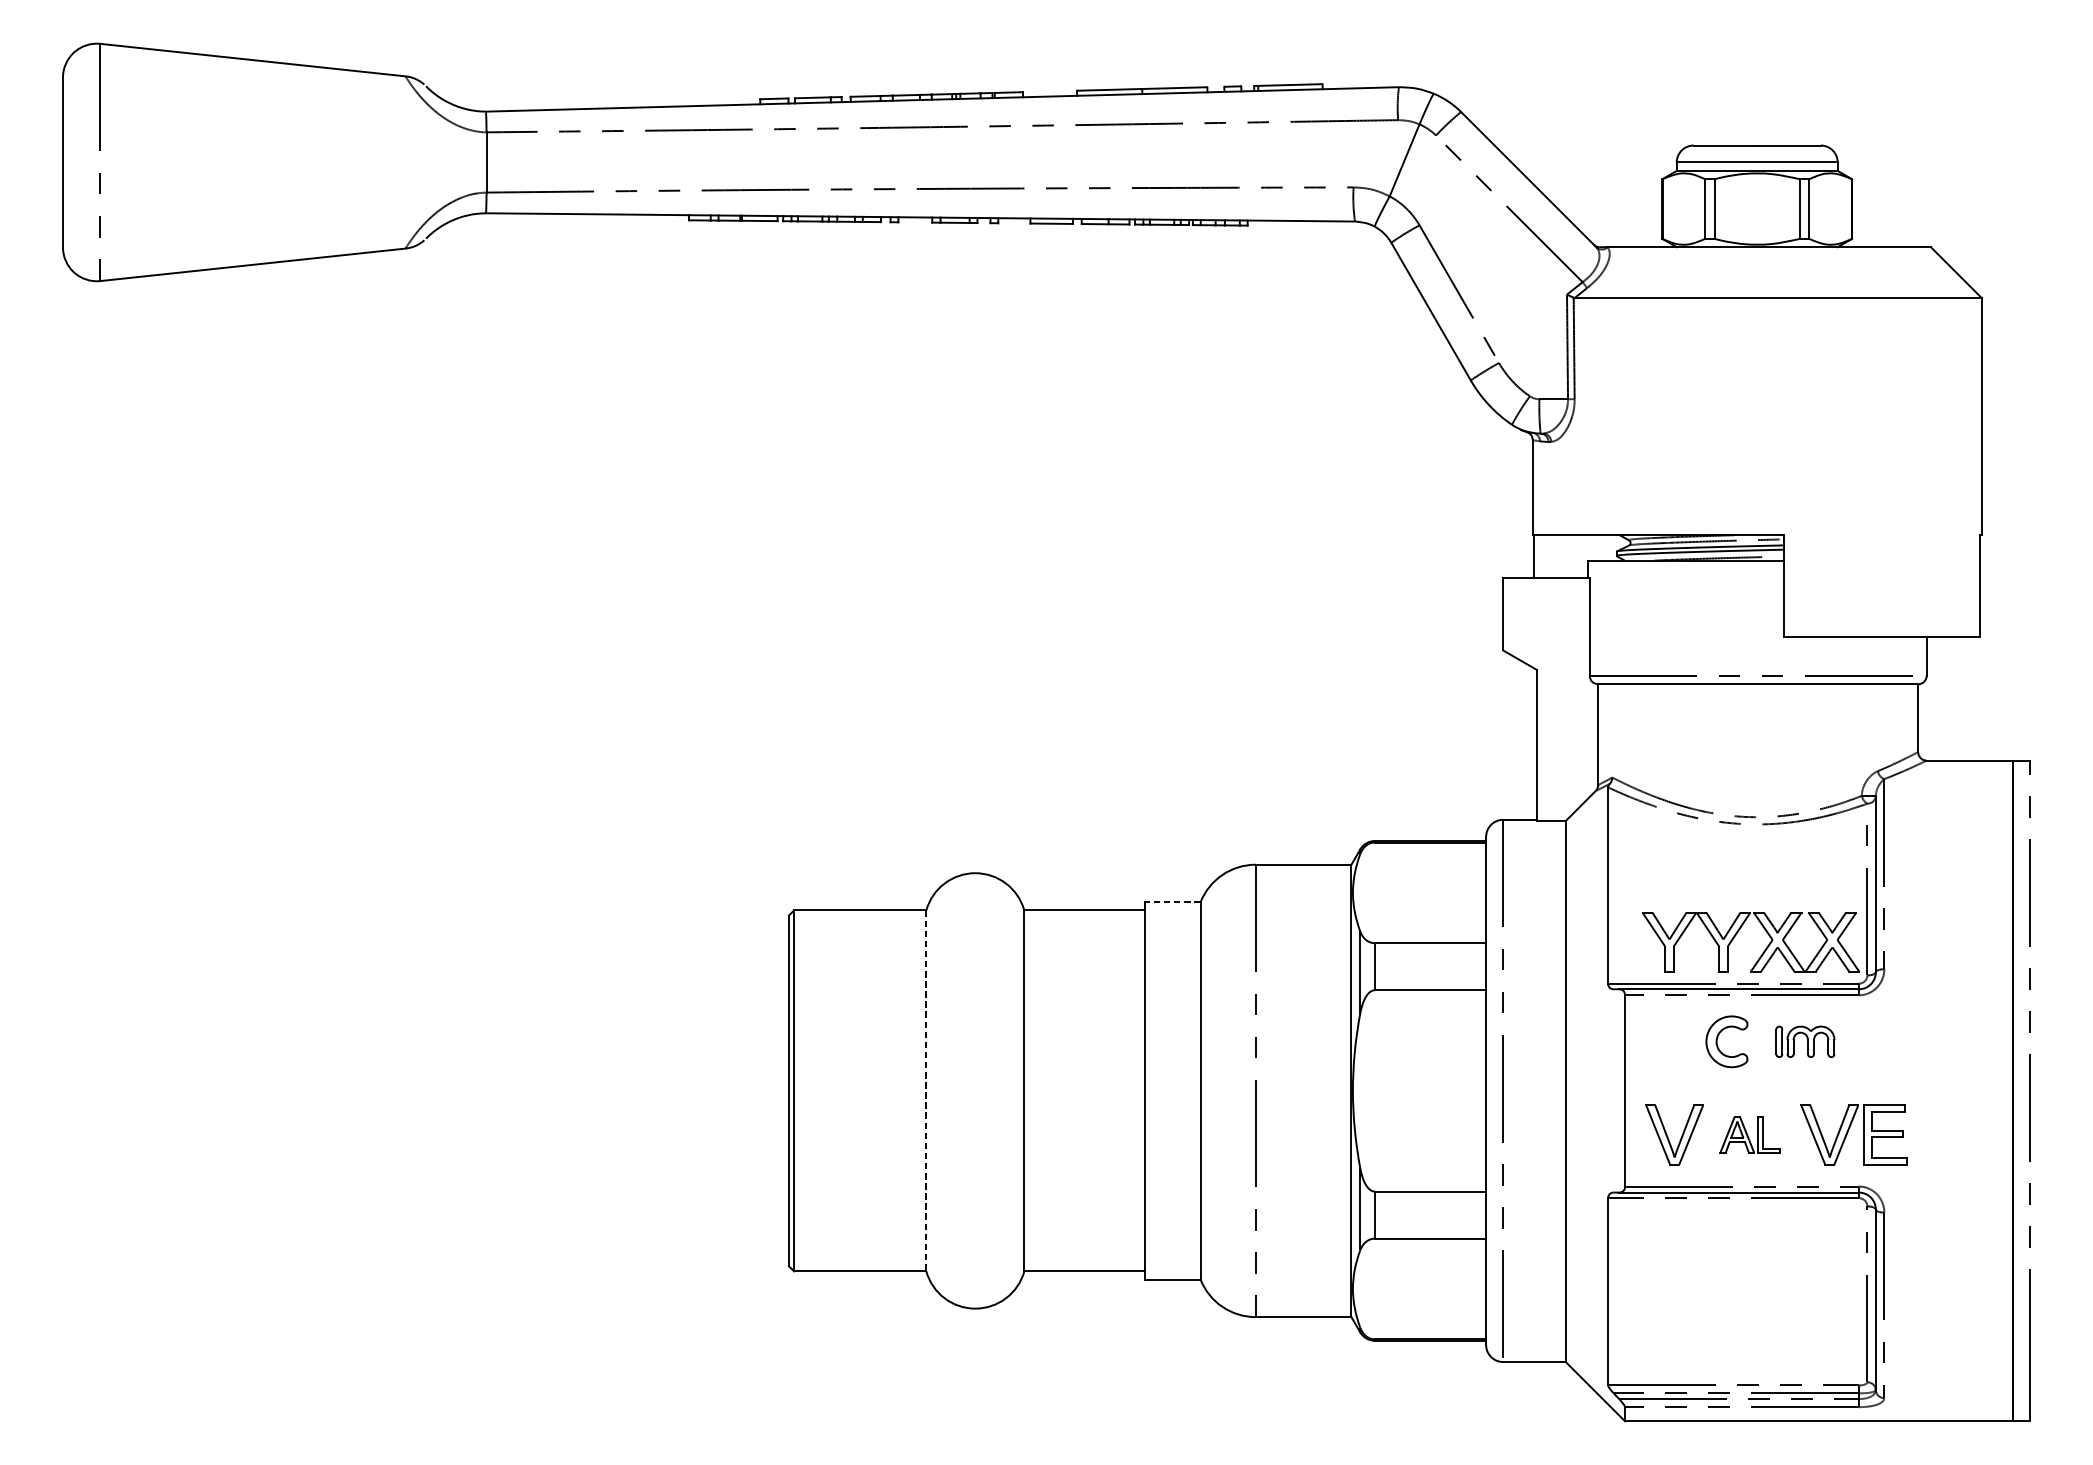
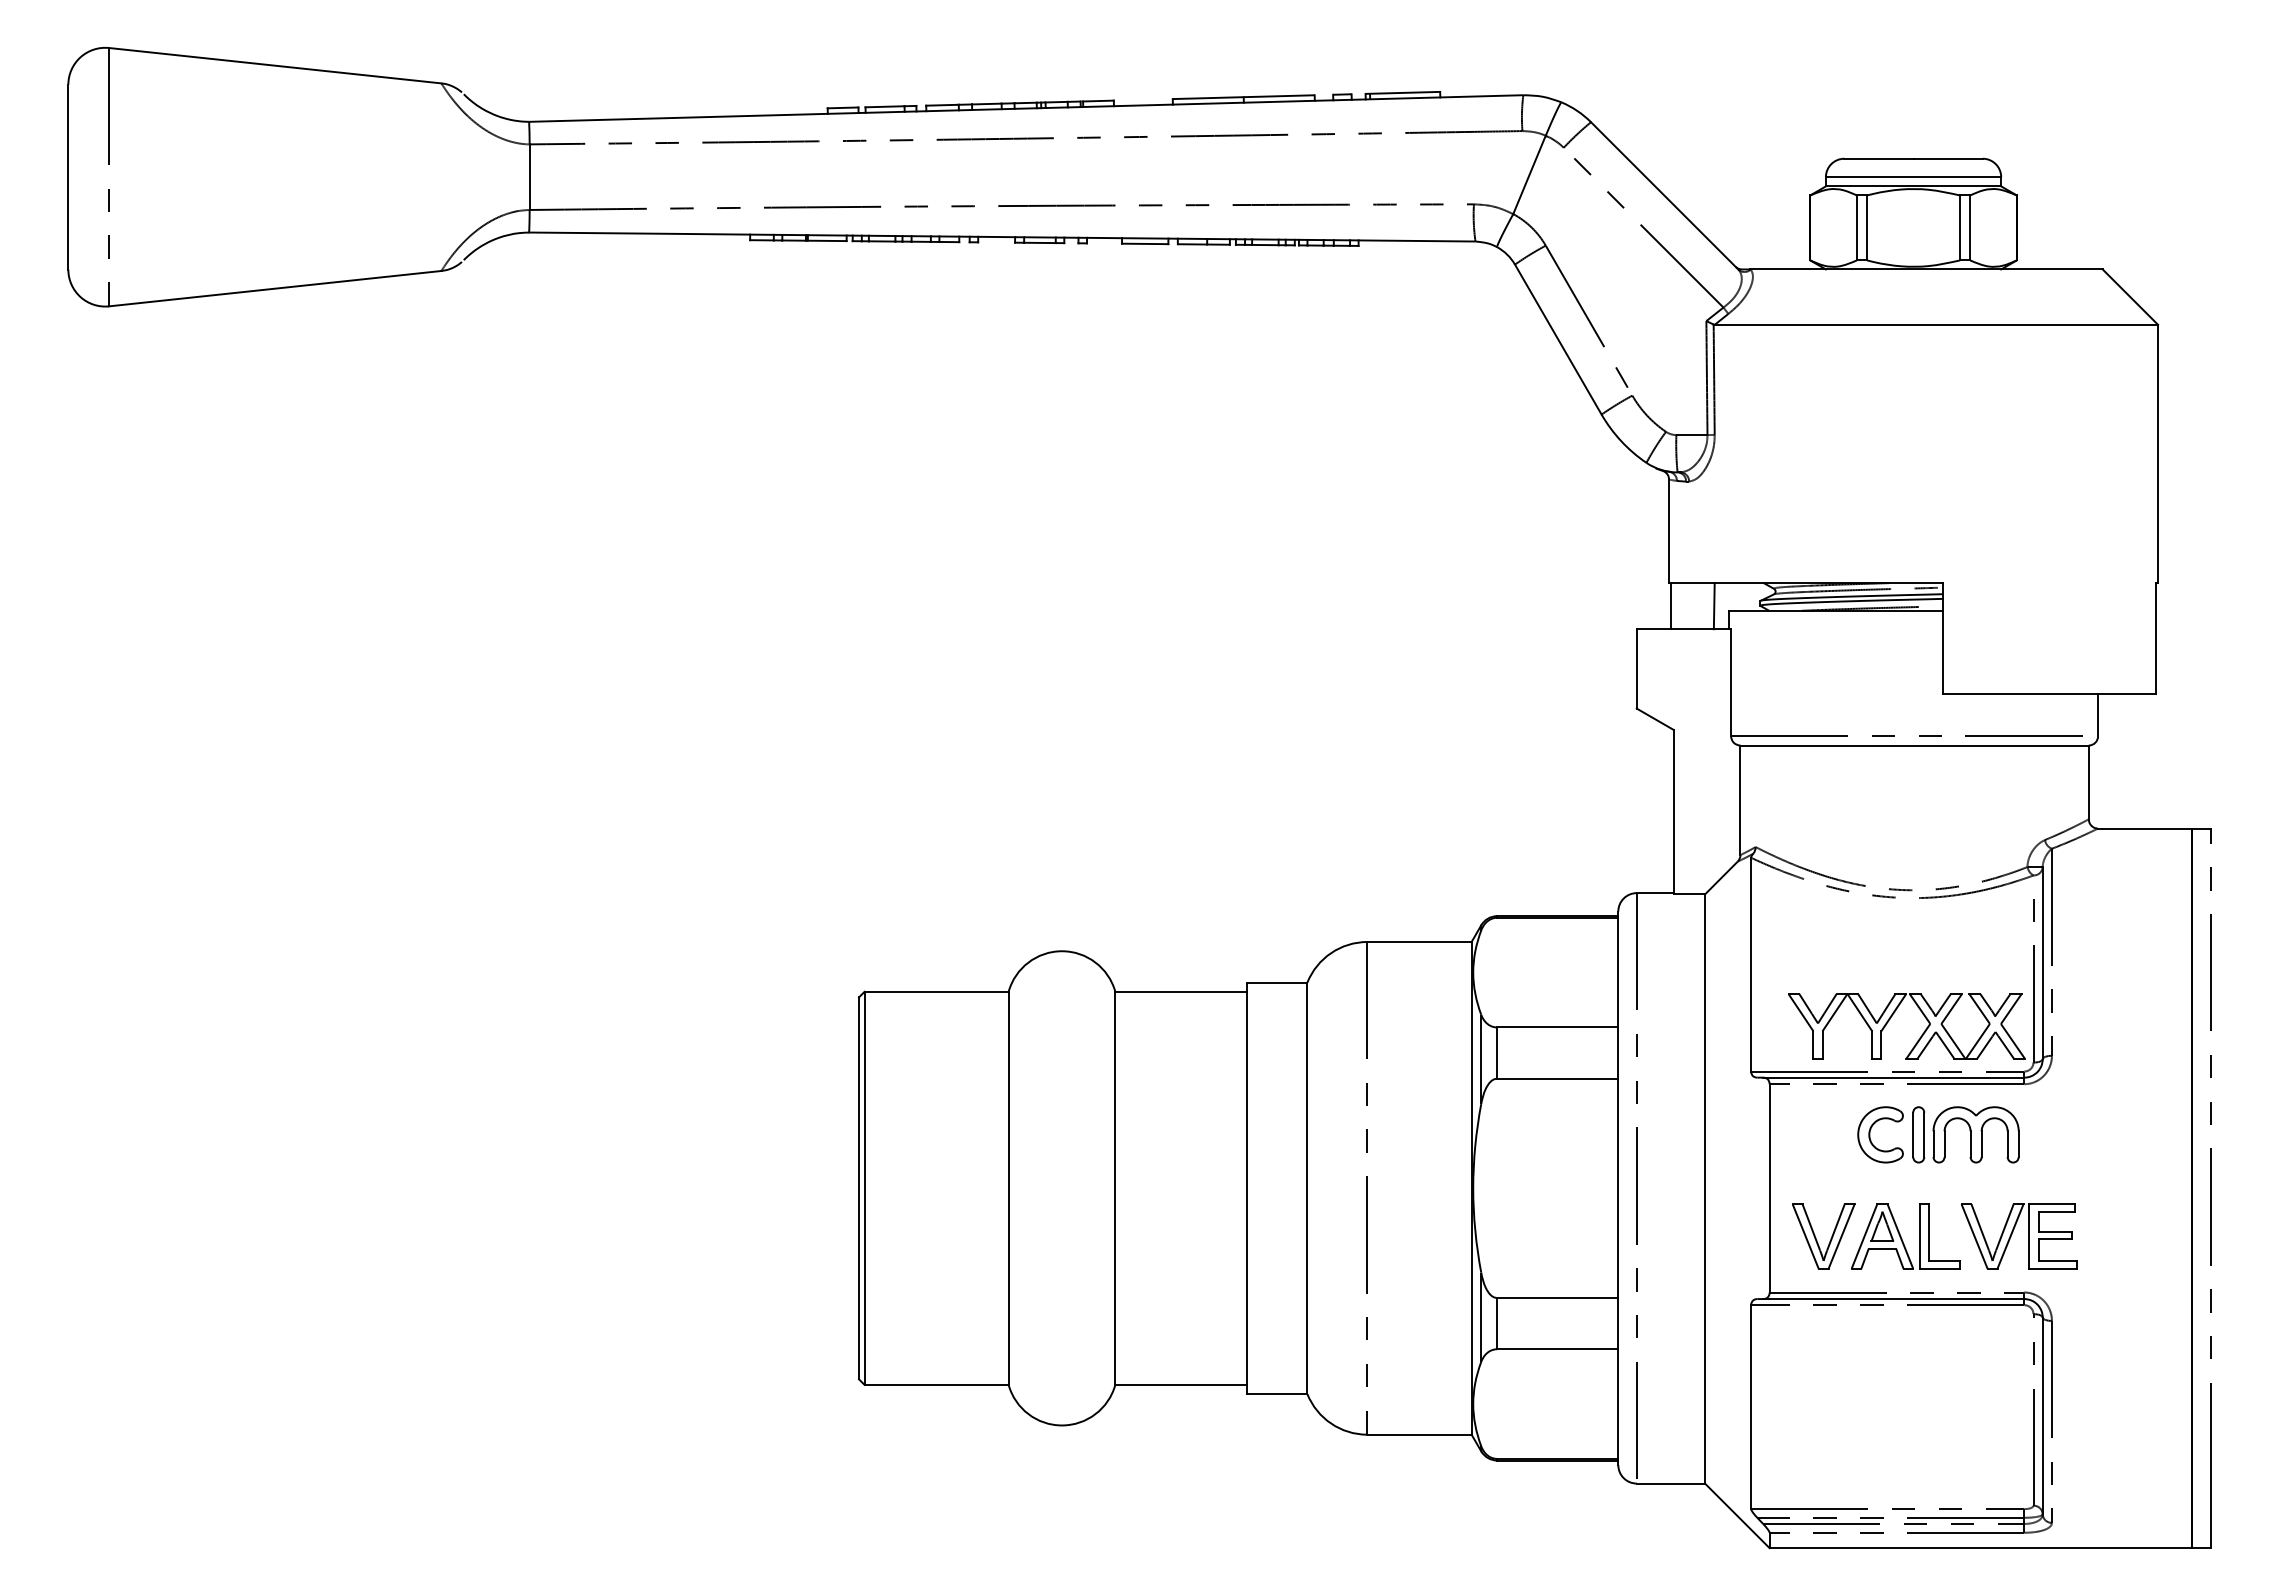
line: (1573, 556) -> (1713, 606), added
line: (1172, 901) -> (1276, 982), dashed -> solid
part: (1804, 1041) -> (1965, 1134), size x1.67
line: (926, 1091) -> (1008, 1188), dashed -> solid
part: (1749, 1135) -> (1905, 1236), size x1.67

